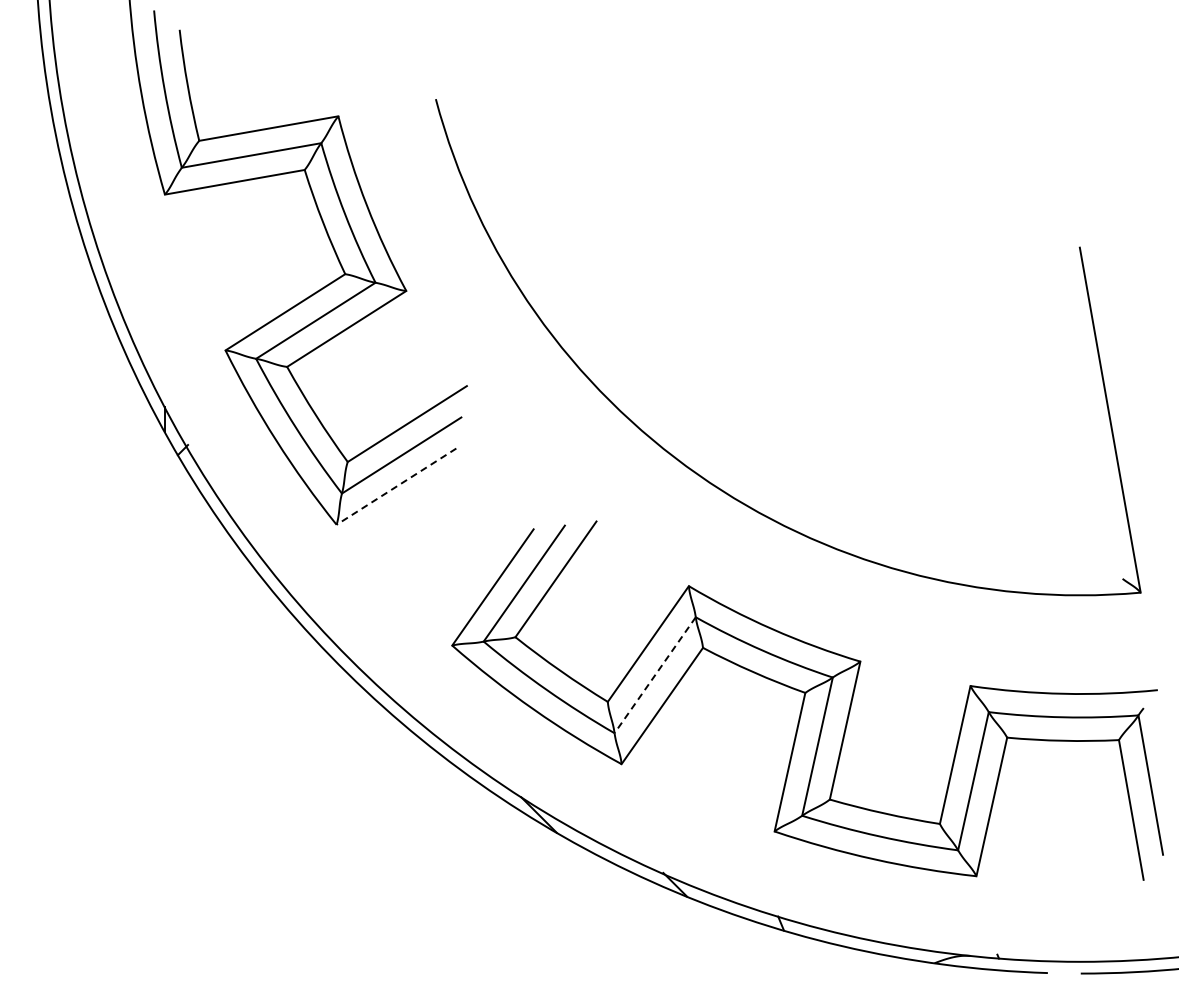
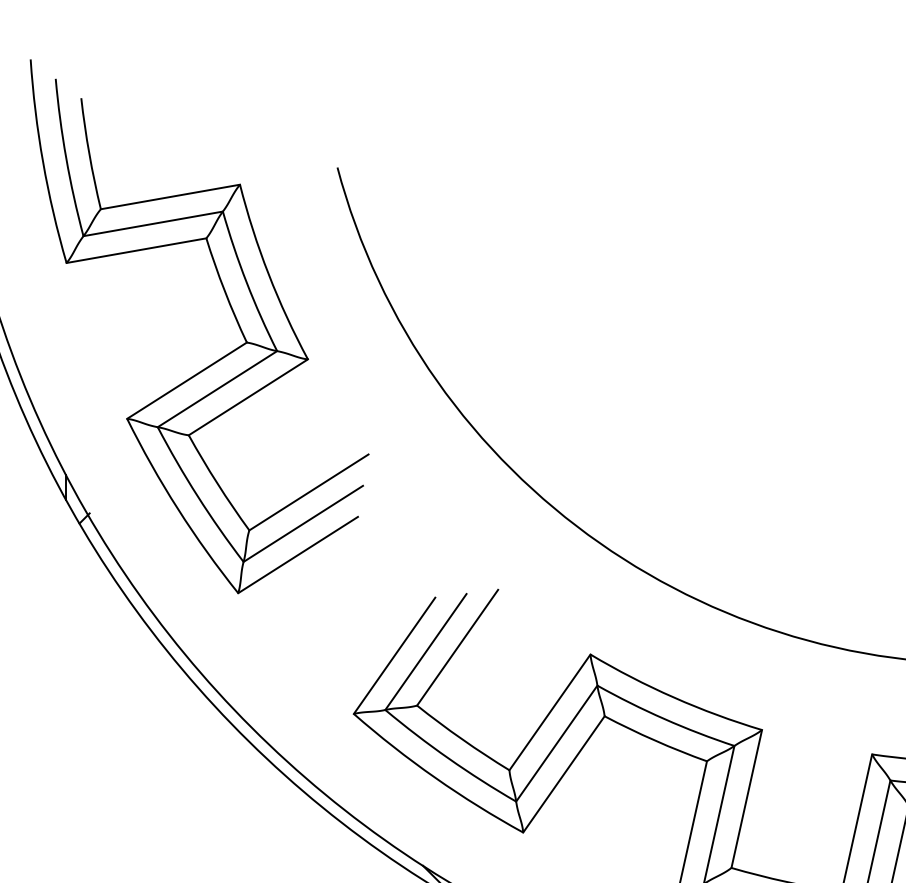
line: (396, 486) -> (298, 554), dashed -> solid
line: (655, 675) -> (557, 743), dashed -> solid

